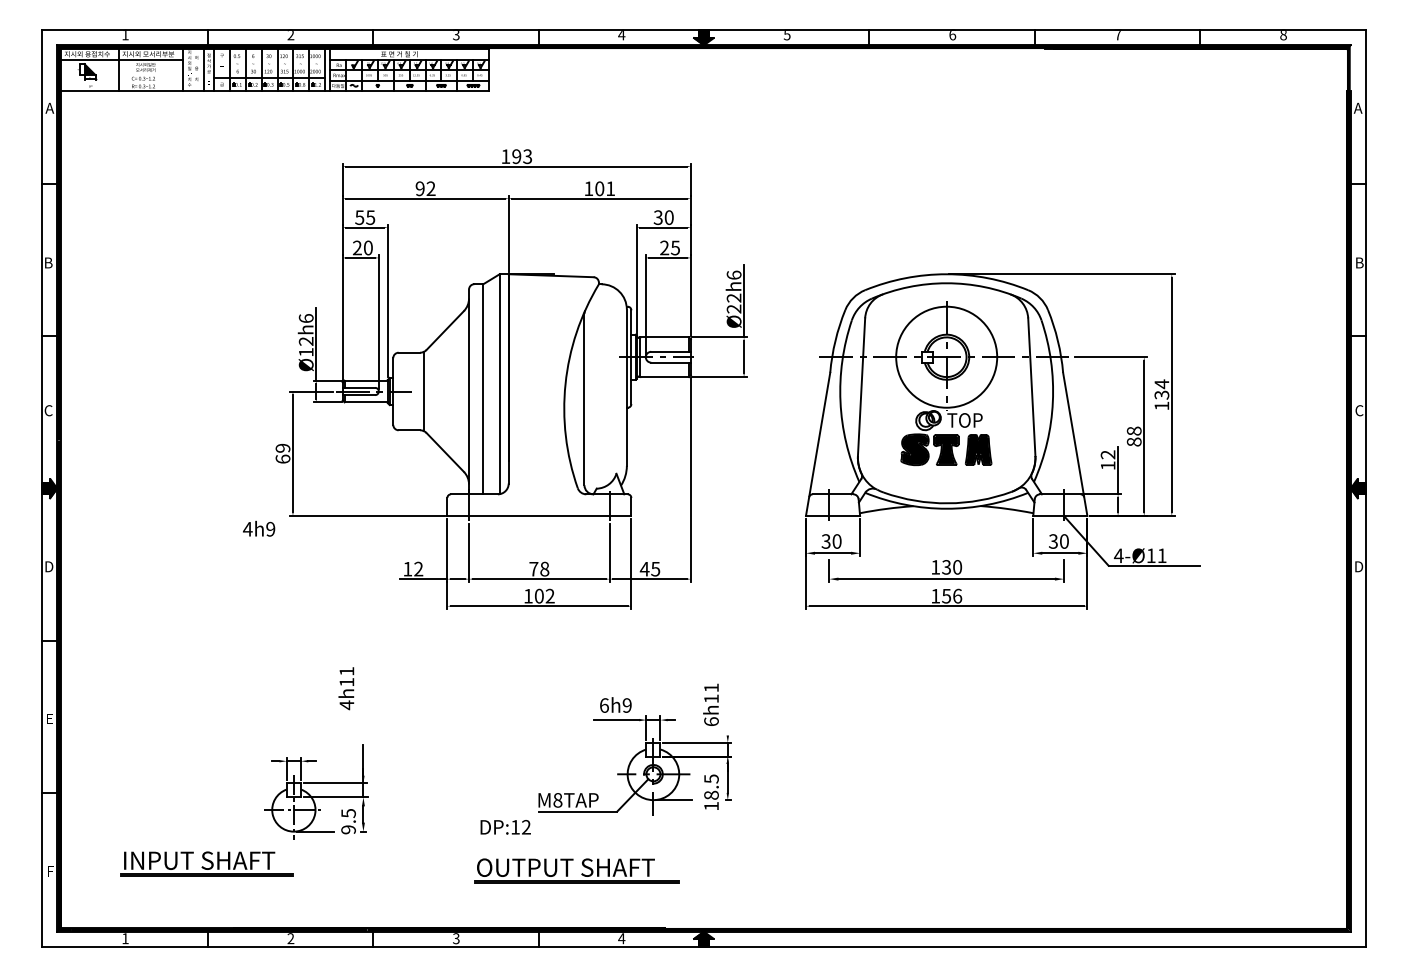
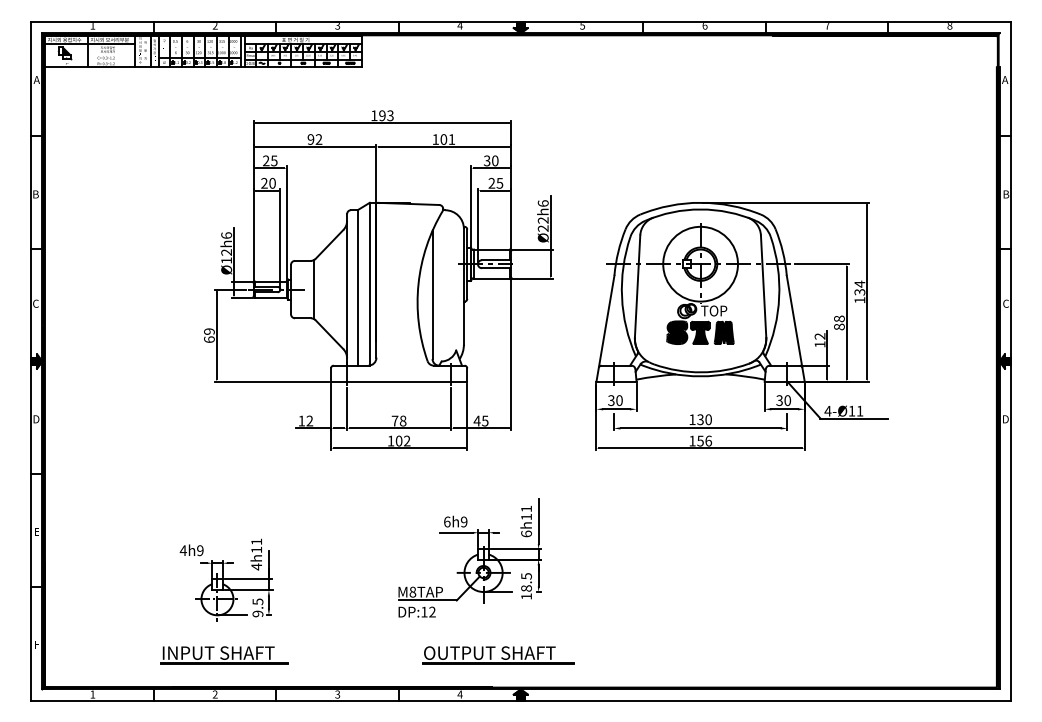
text: (359, 217) -> (266, 160), 55 -> 25
text: (259, 528) -> (192, 550), moved
text: (346, 688) -> (256, 554), moved
line: (727, 705) -> (538, 521), added
text: (505, 827) -> (417, 612), moved
part: (206, 863) -> (223, 655), moved
part: (576, 870) -> (497, 655), moved

